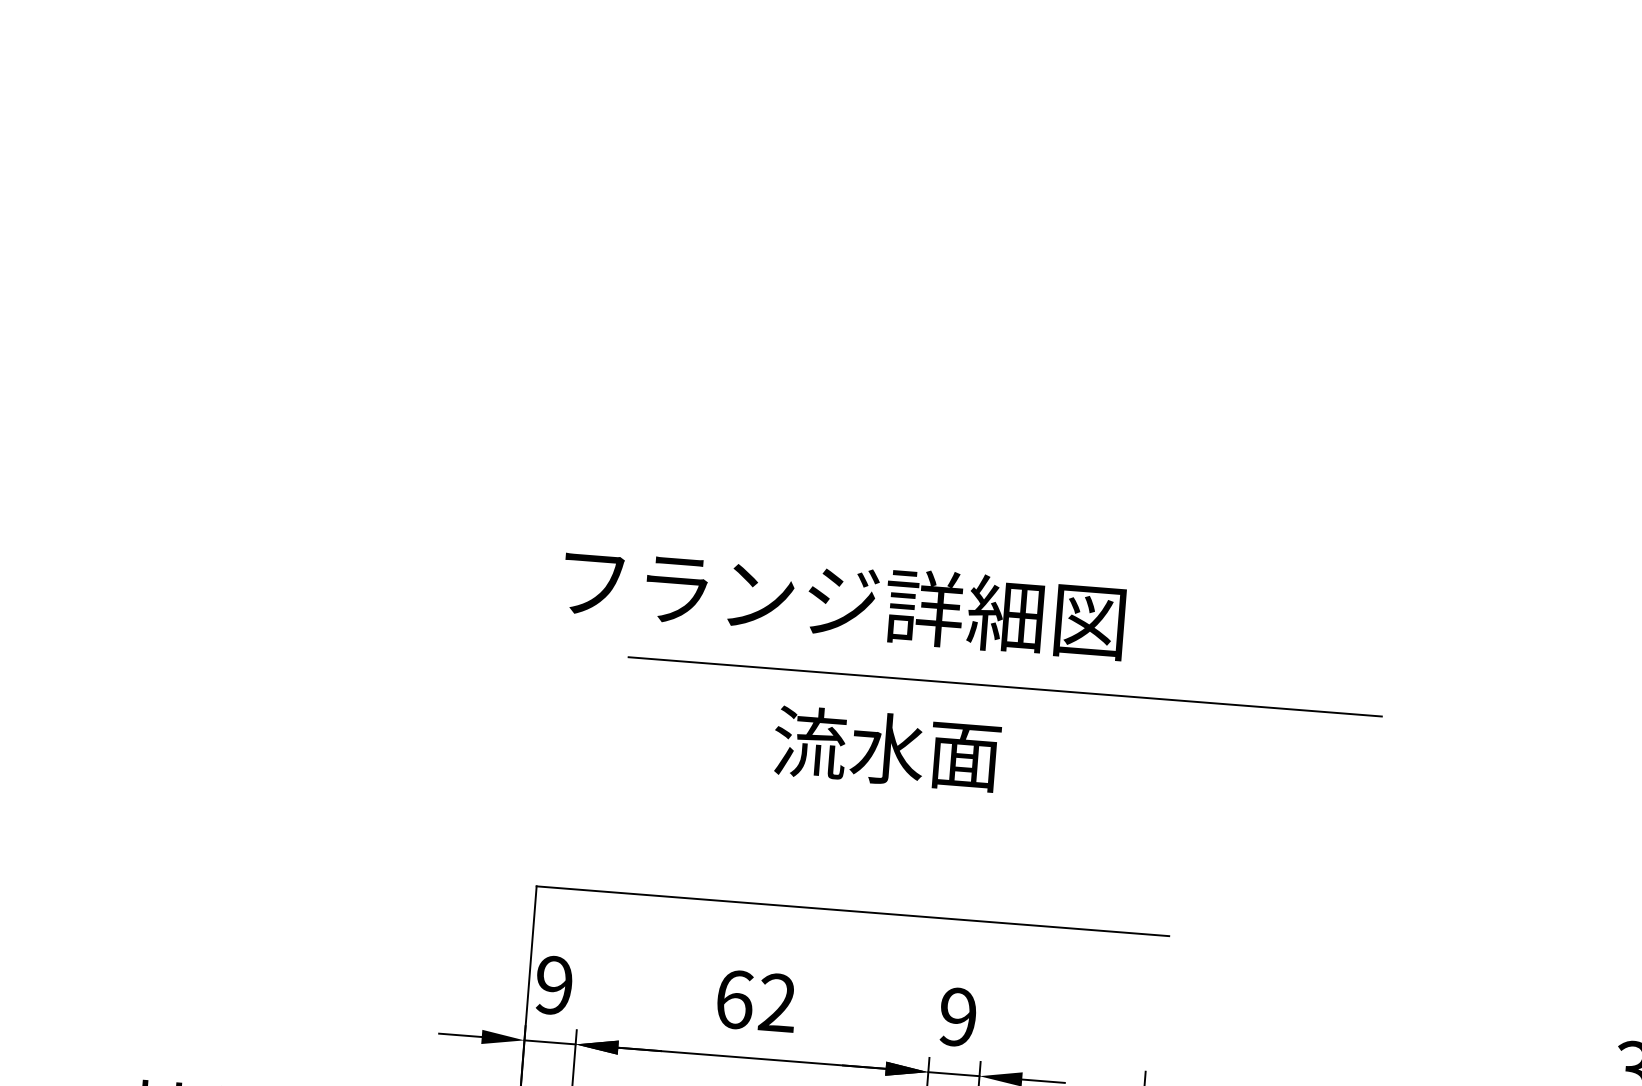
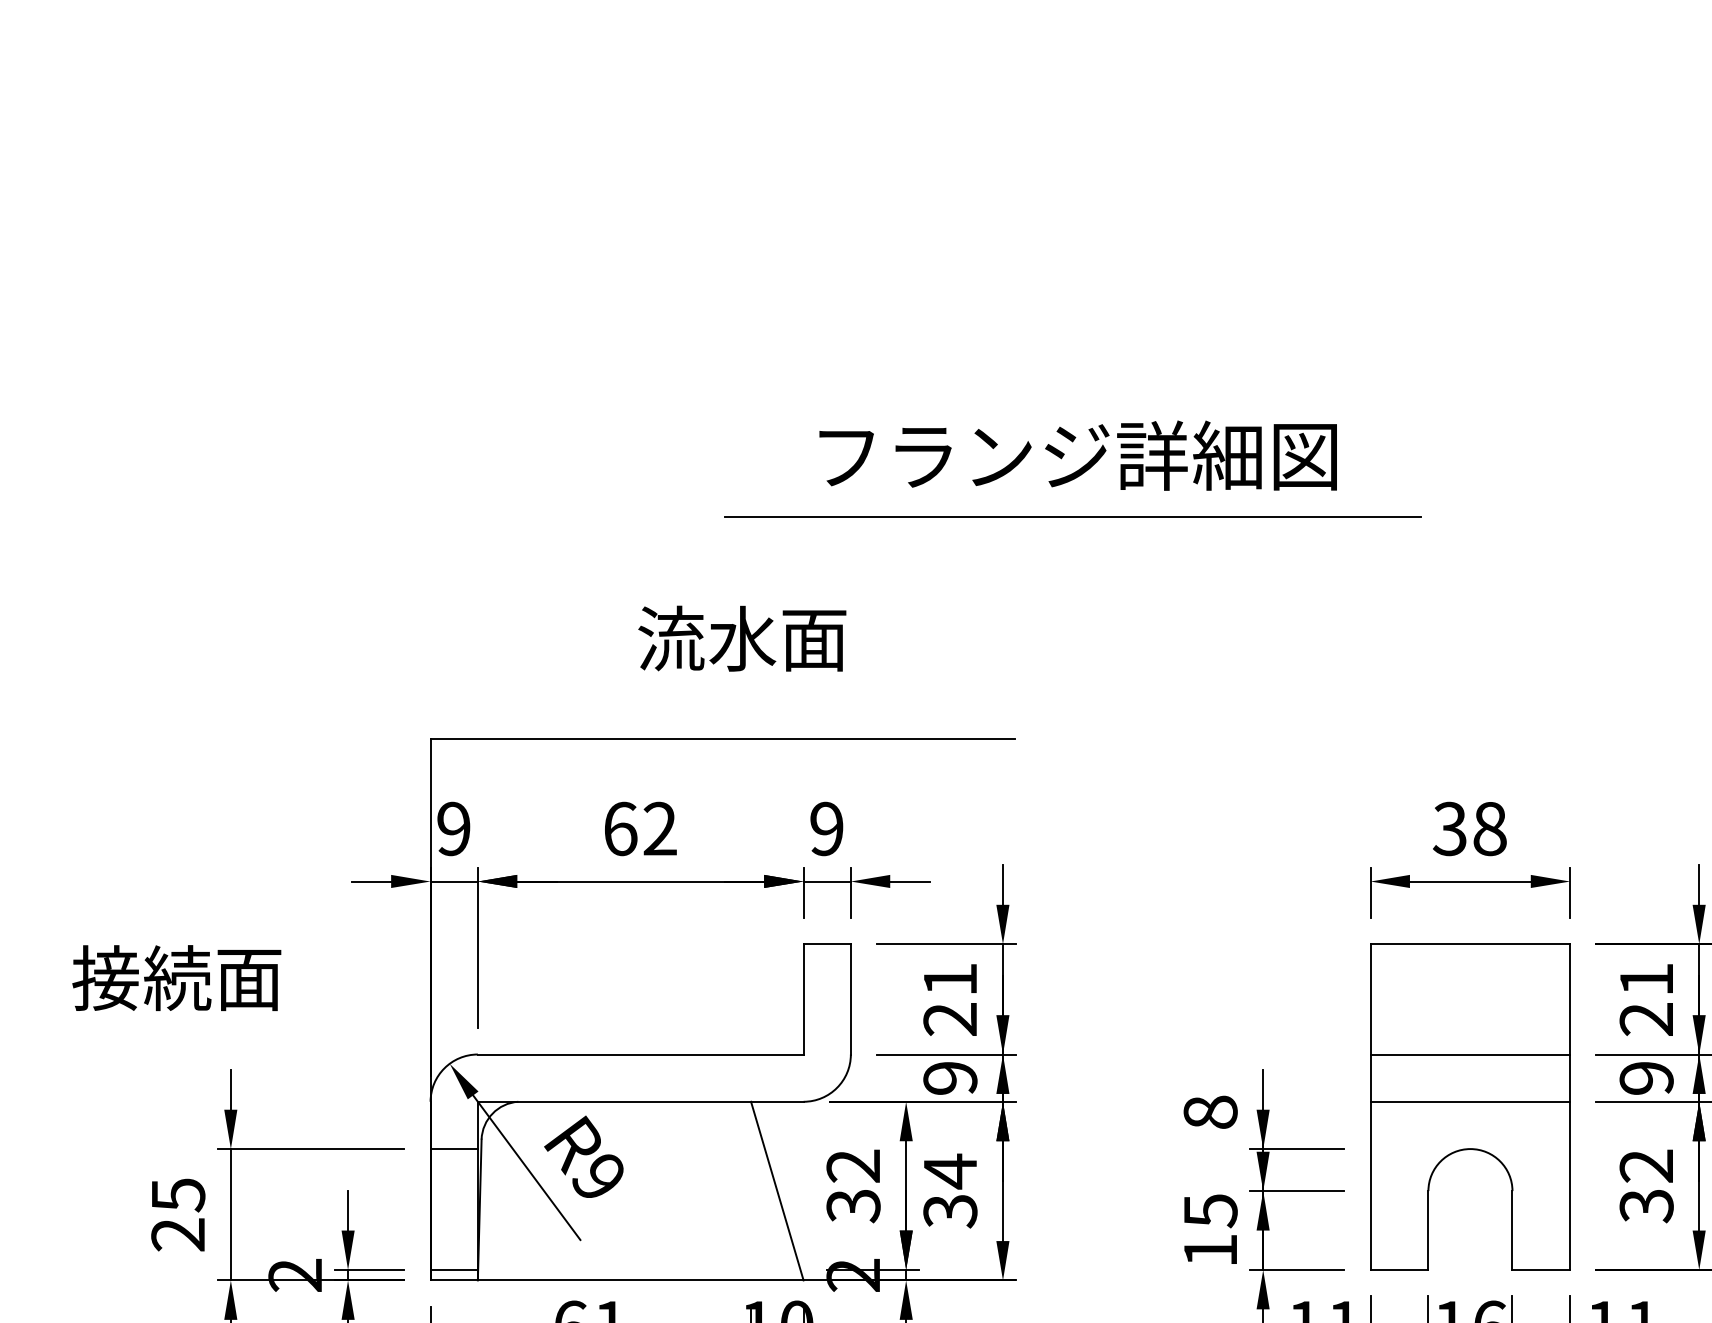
text: (843, 601) -> (1077, 455), moved
line: (1004, 685) -> (1072, 516), moved
text: (887, 748) -> (742, 638), moved

